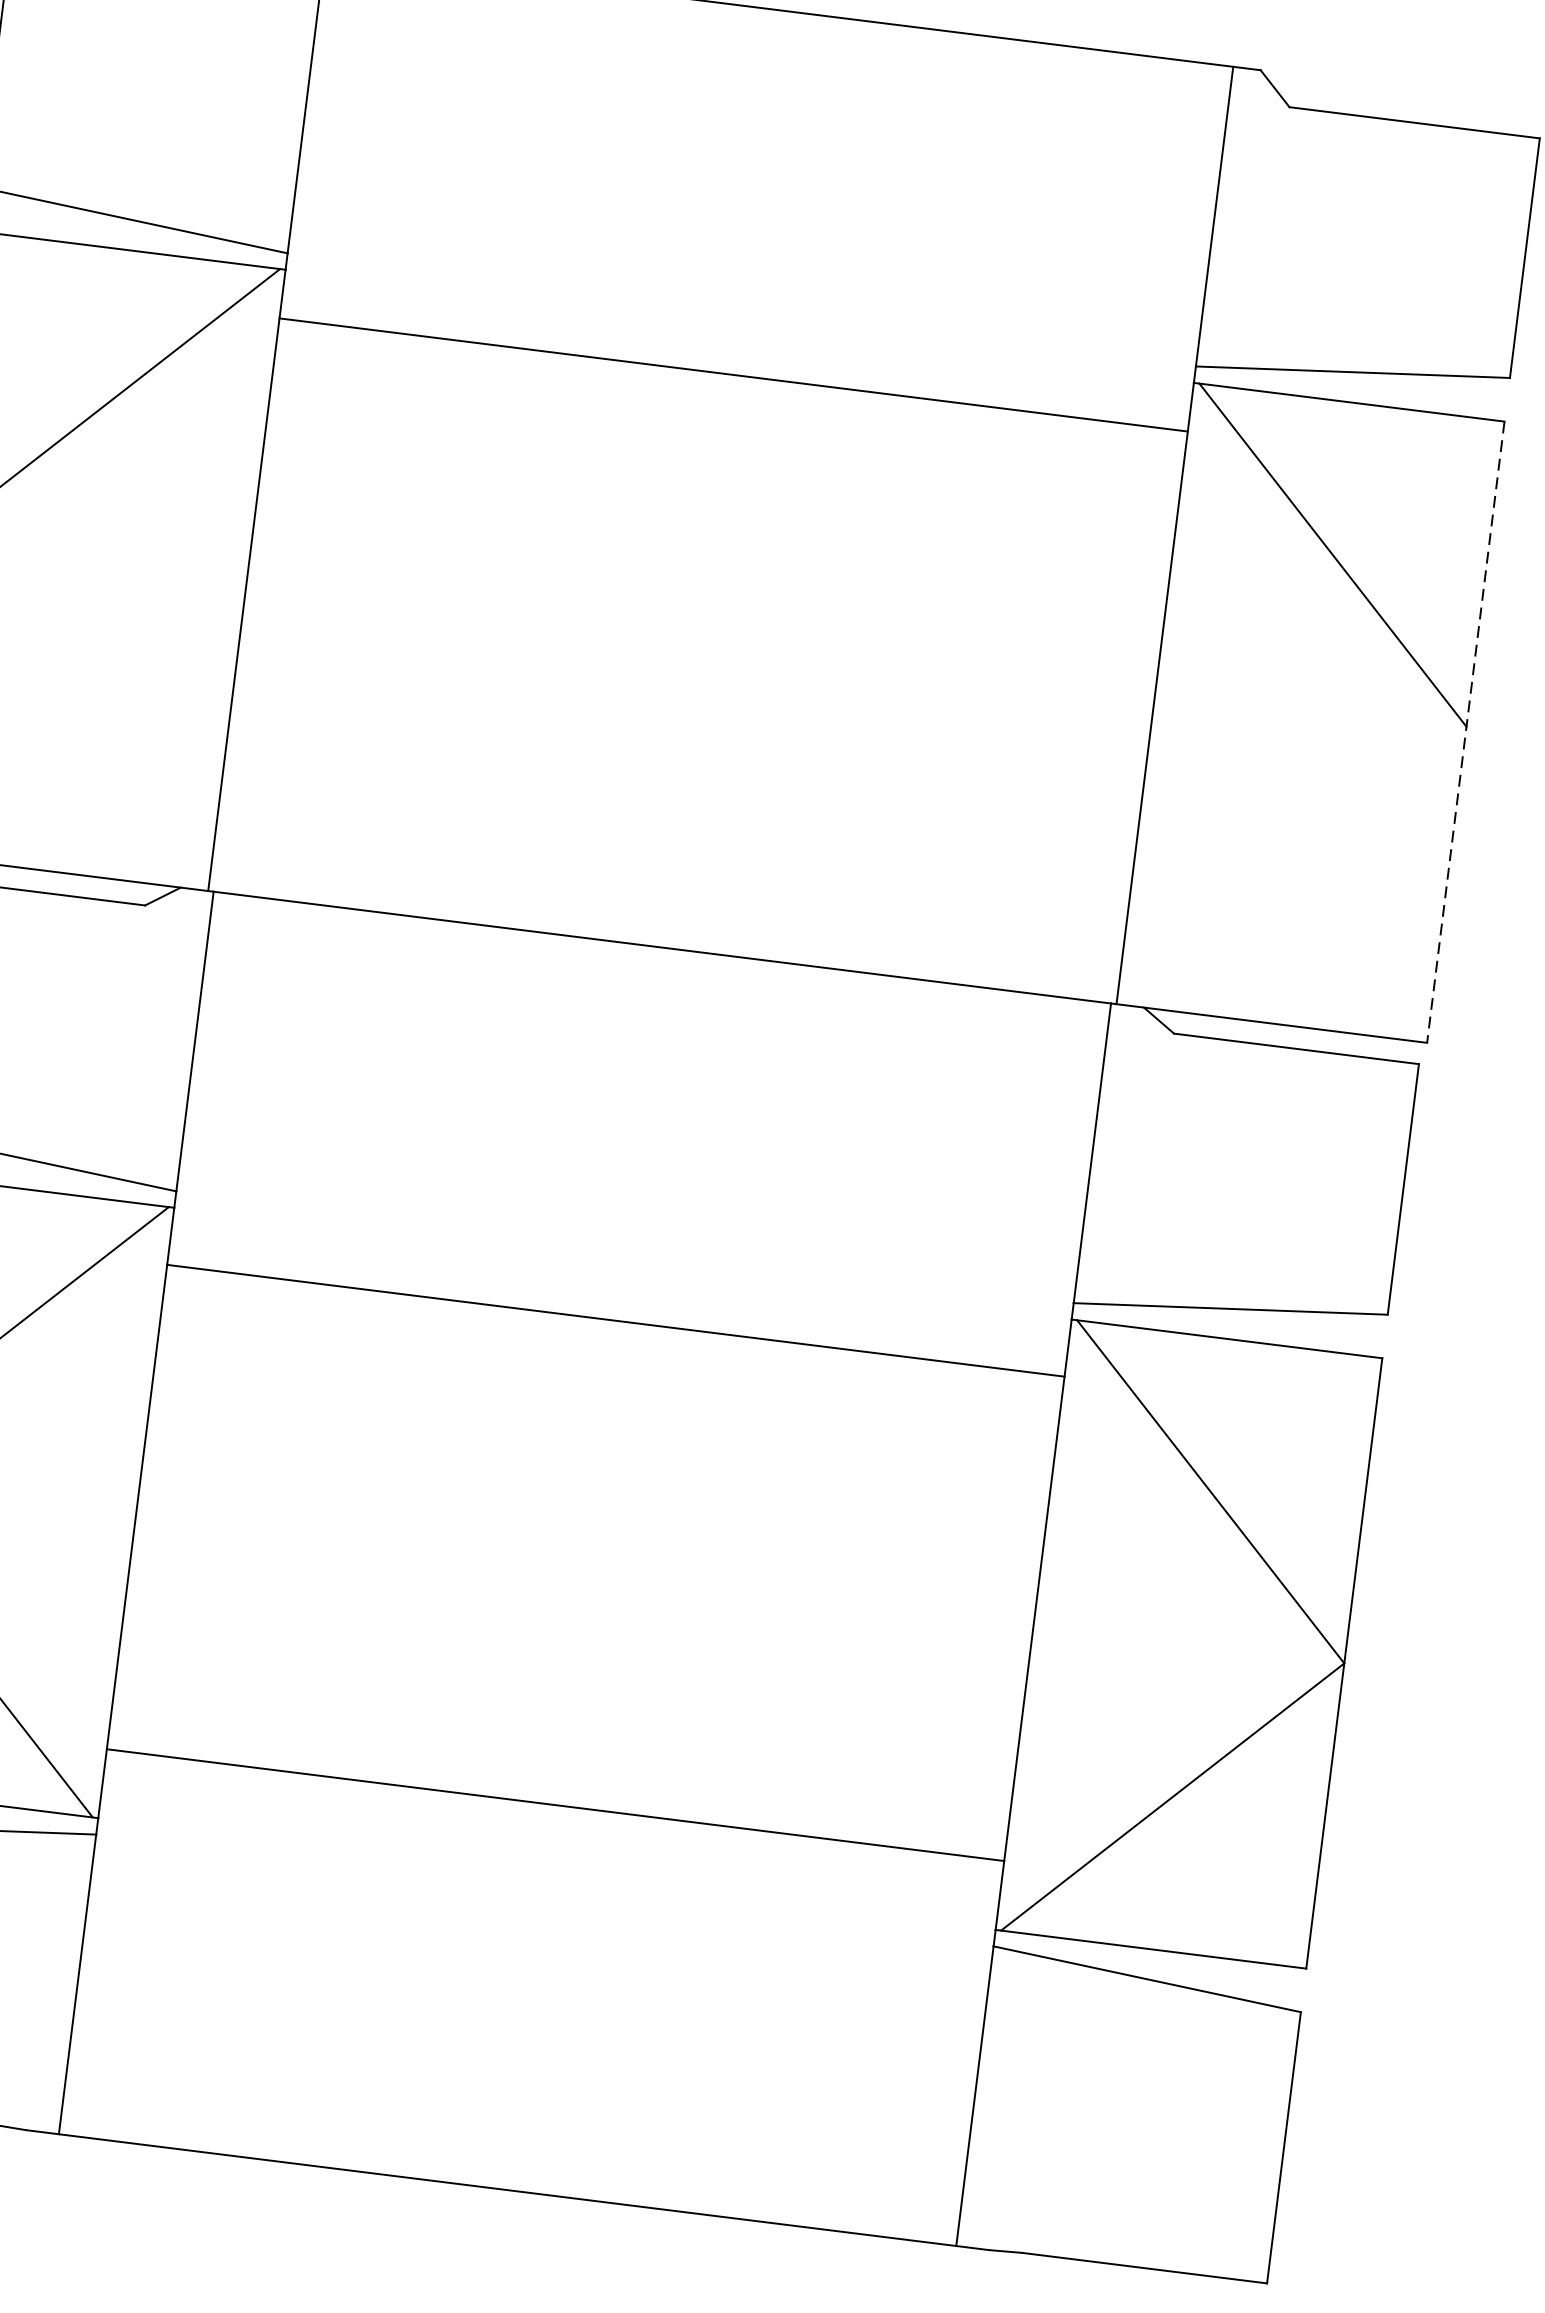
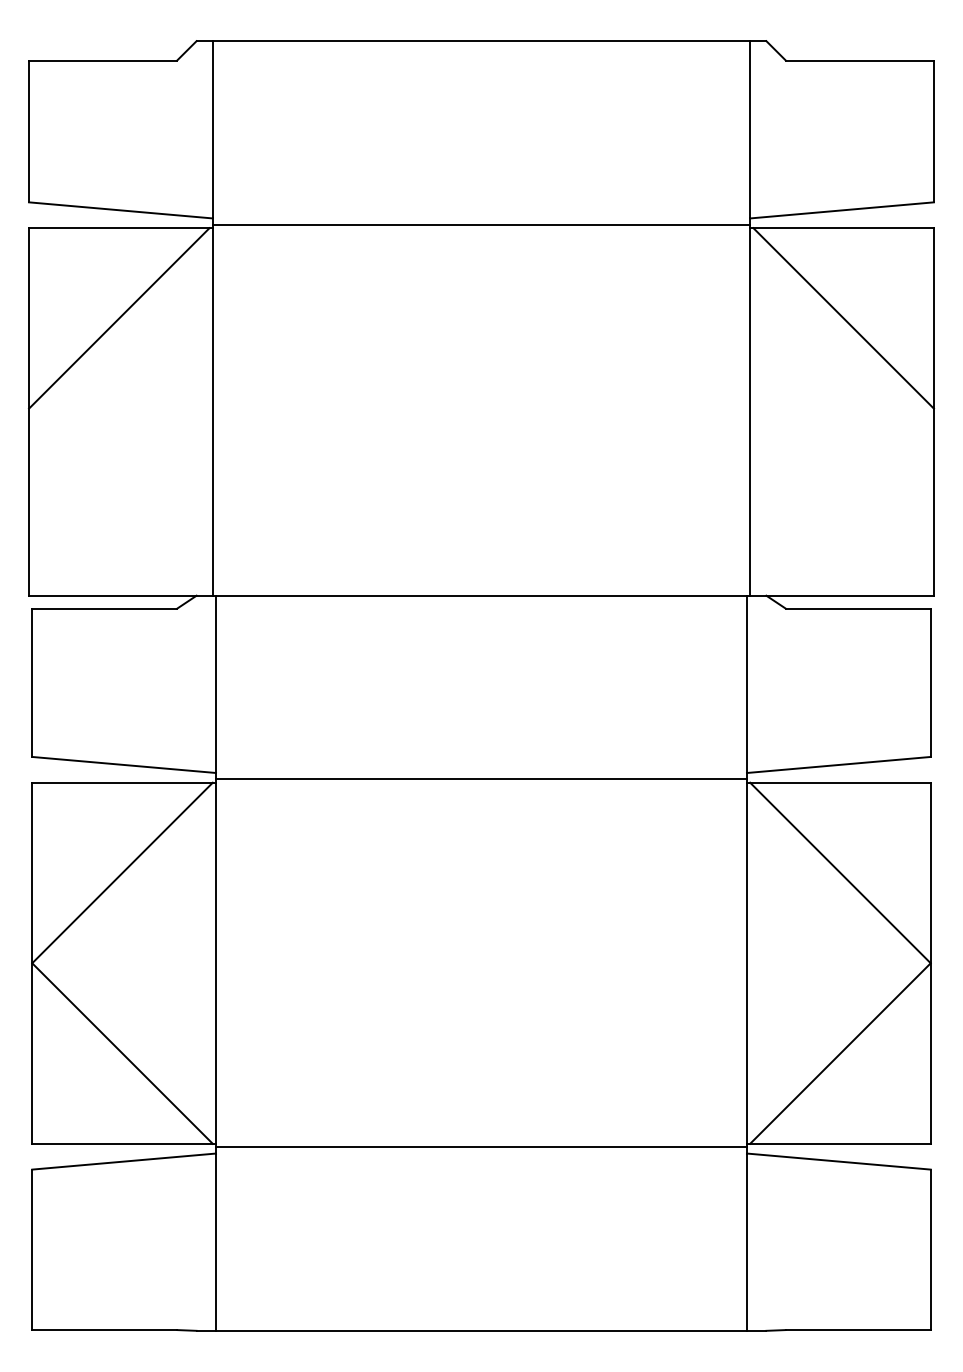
line: (733, 374) -> (481, 224), moved
line: (1465, 731) -> (933, 411), dashed -> solid
line: (615, 1320) -> (481, 779), moved
line: (555, 1805) -> (481, 1147), moved

